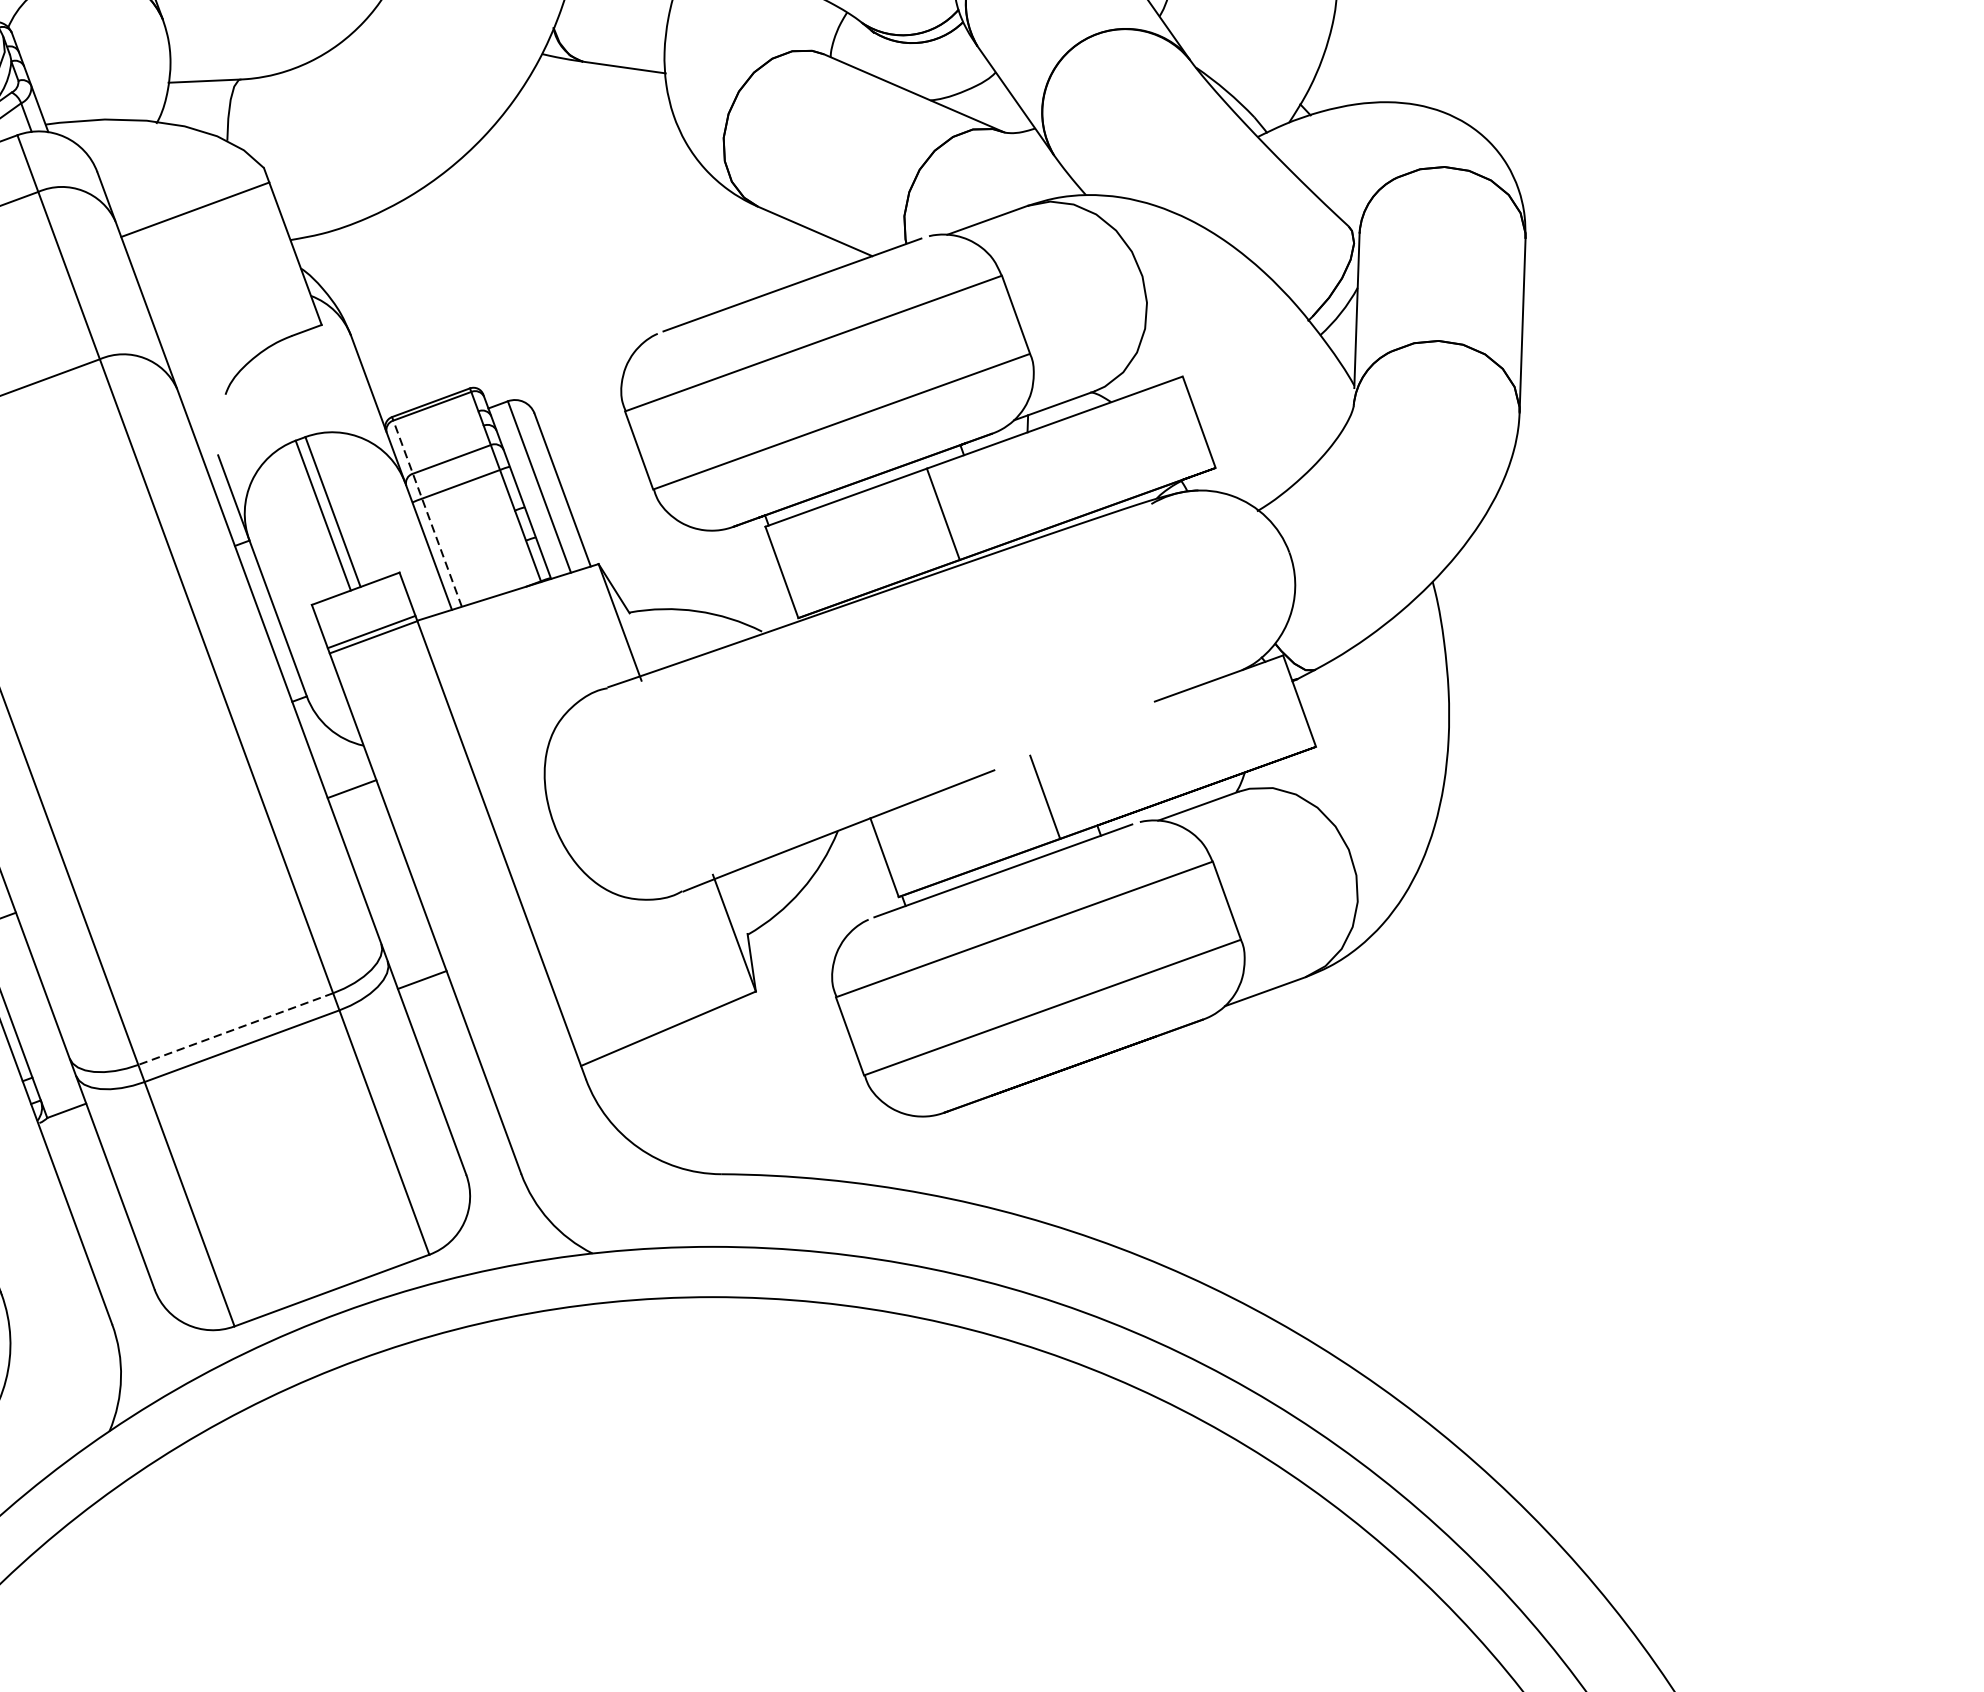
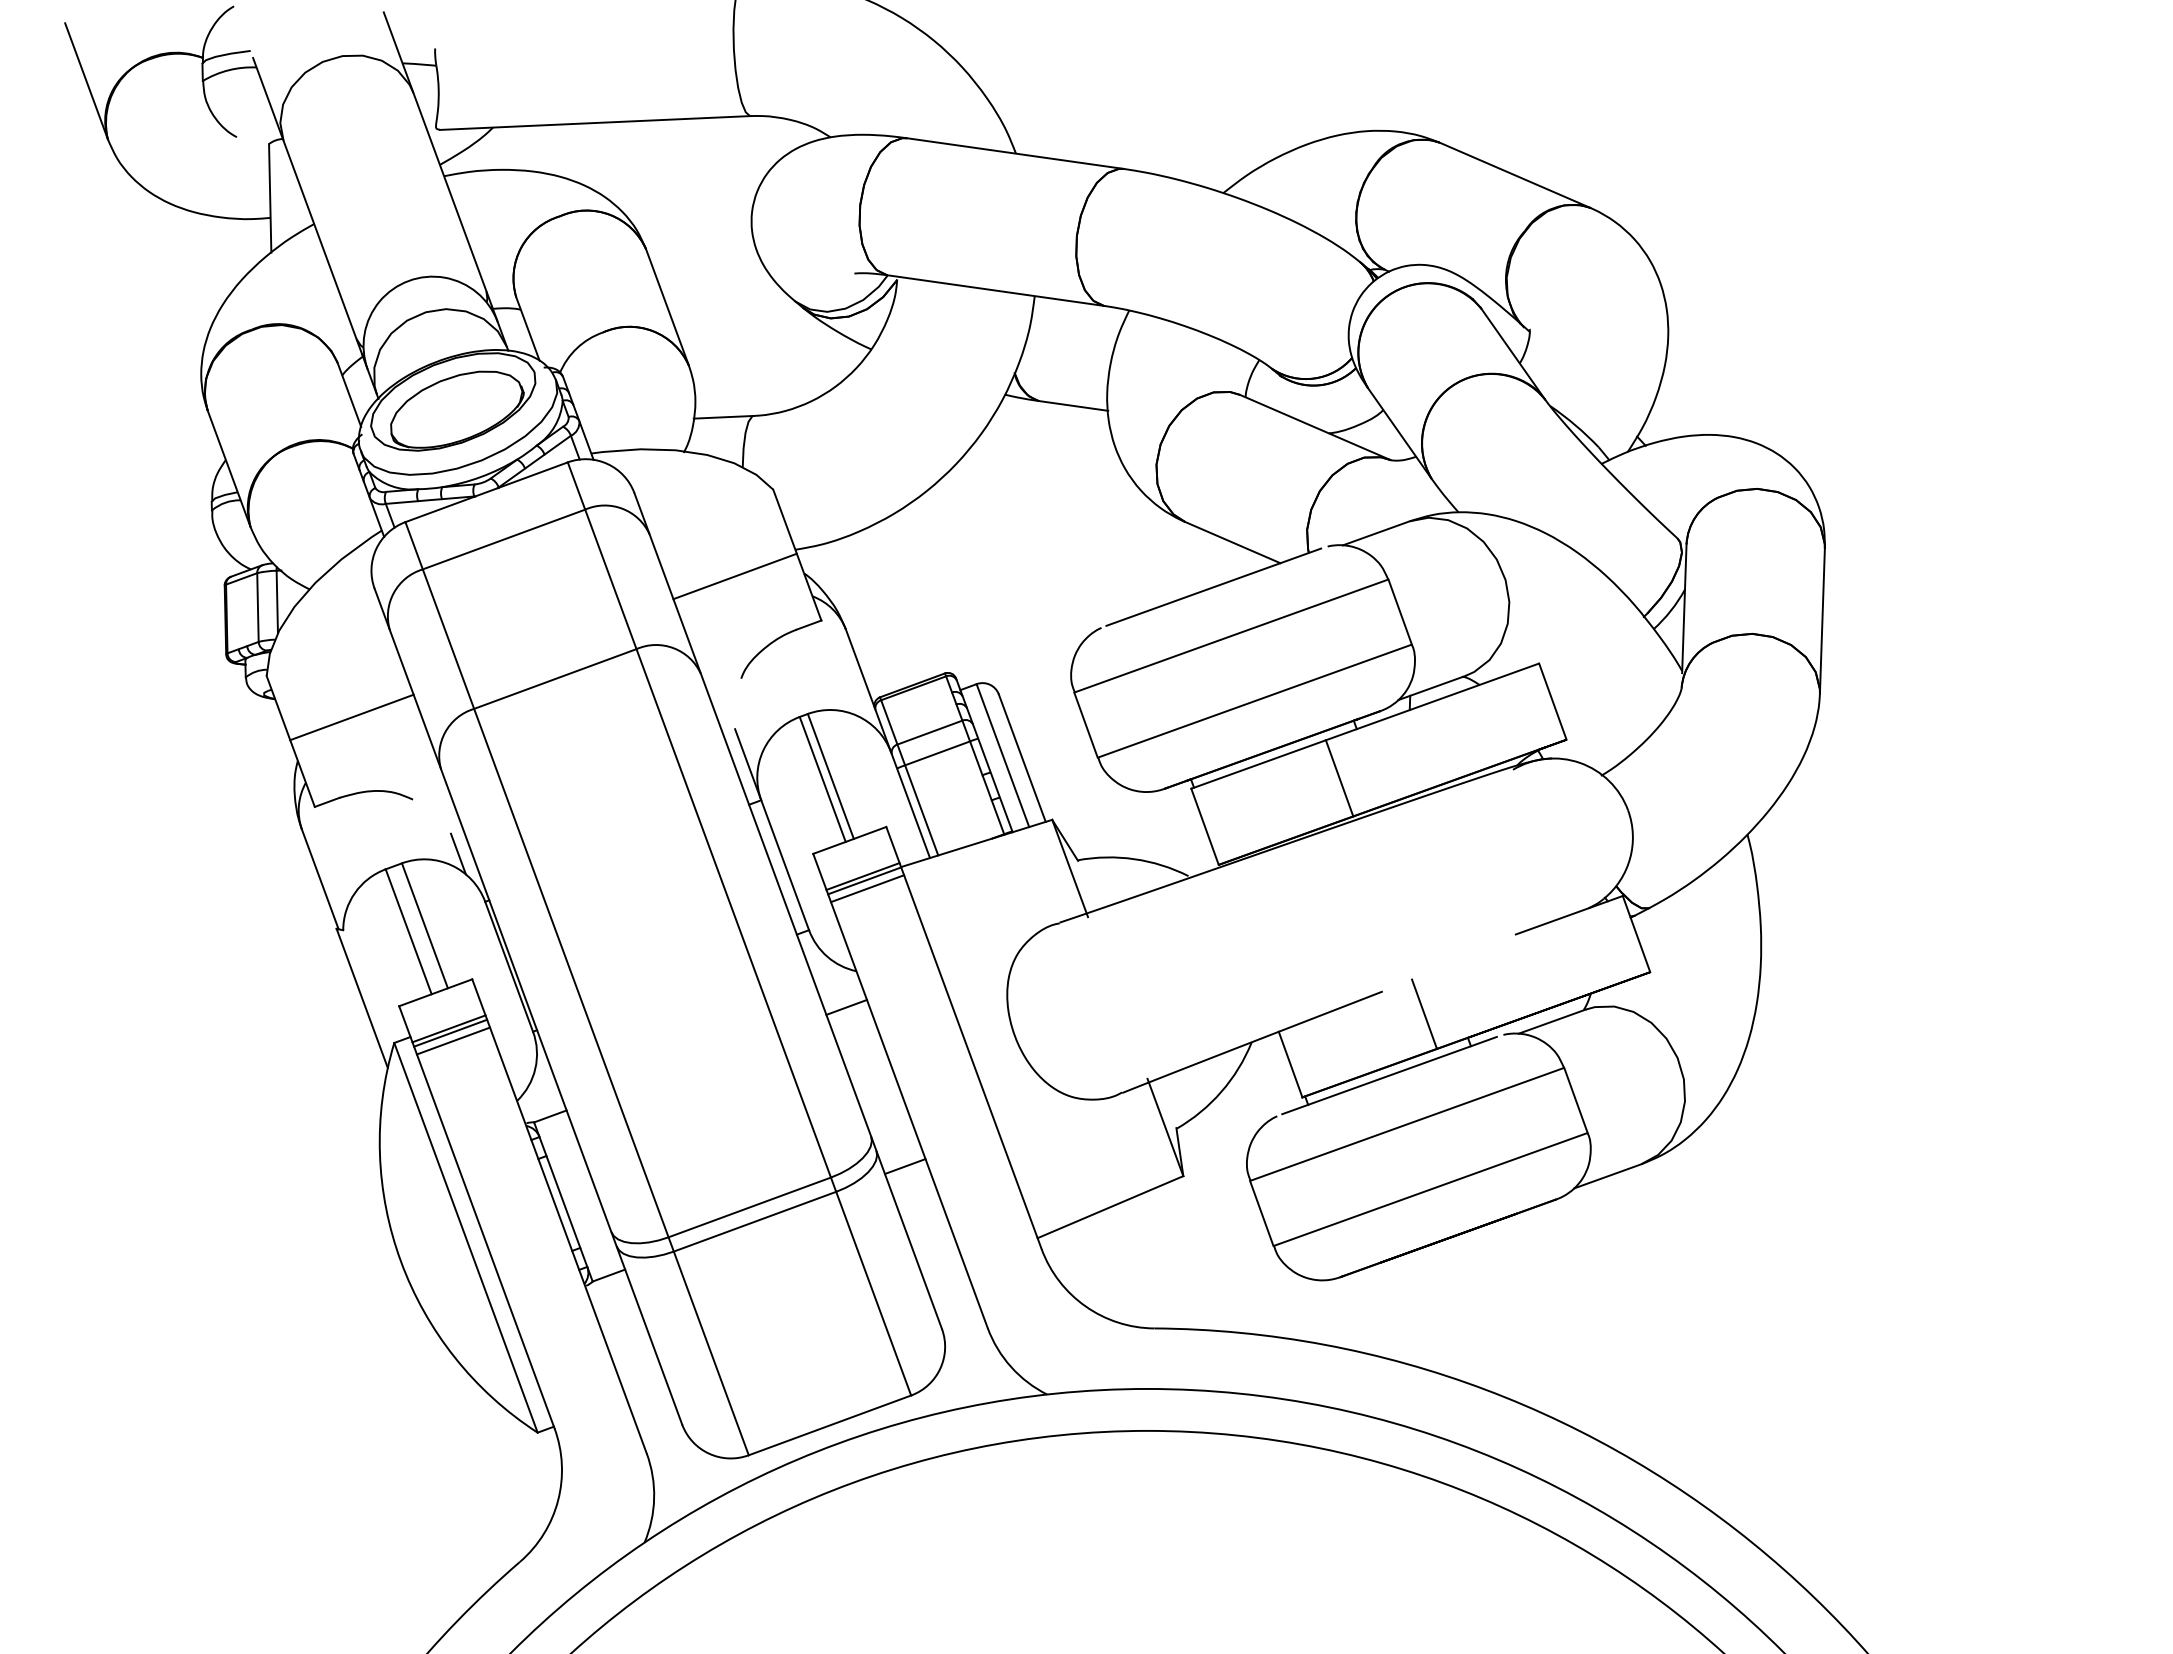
line: (194, 209) -> (734, 576), moved
line: (427, 510) -> (909, 775), dashed -> solid
line: (376, 646) -> (867, 888), added
line: (235, 1029) -> (749, 1207), dashed -> solid

